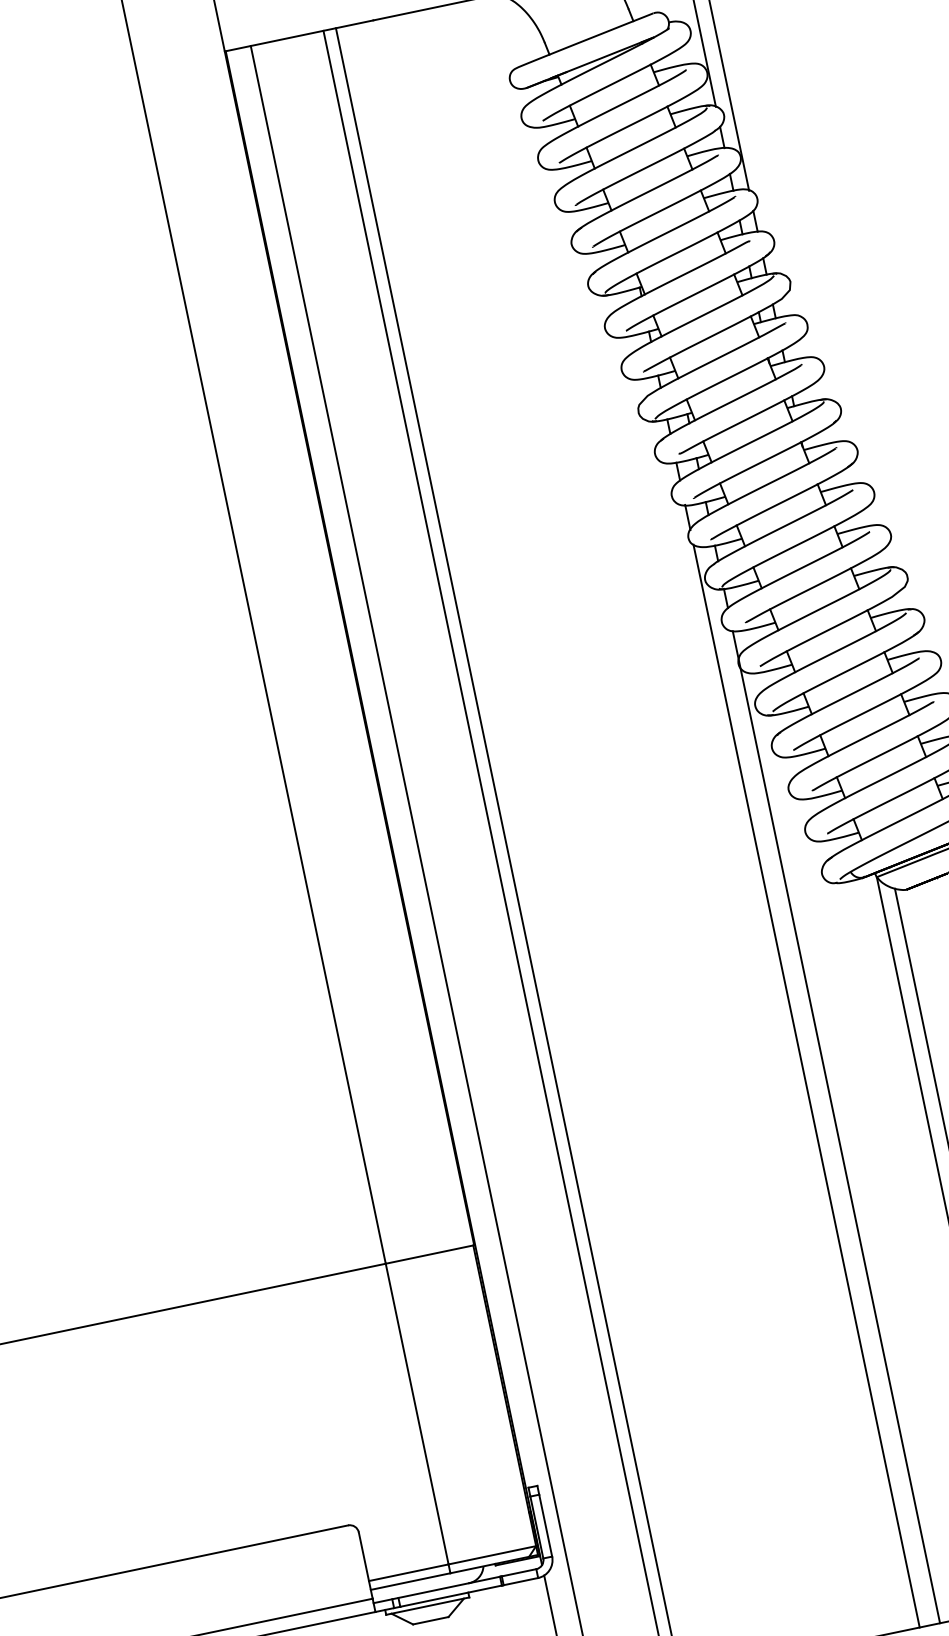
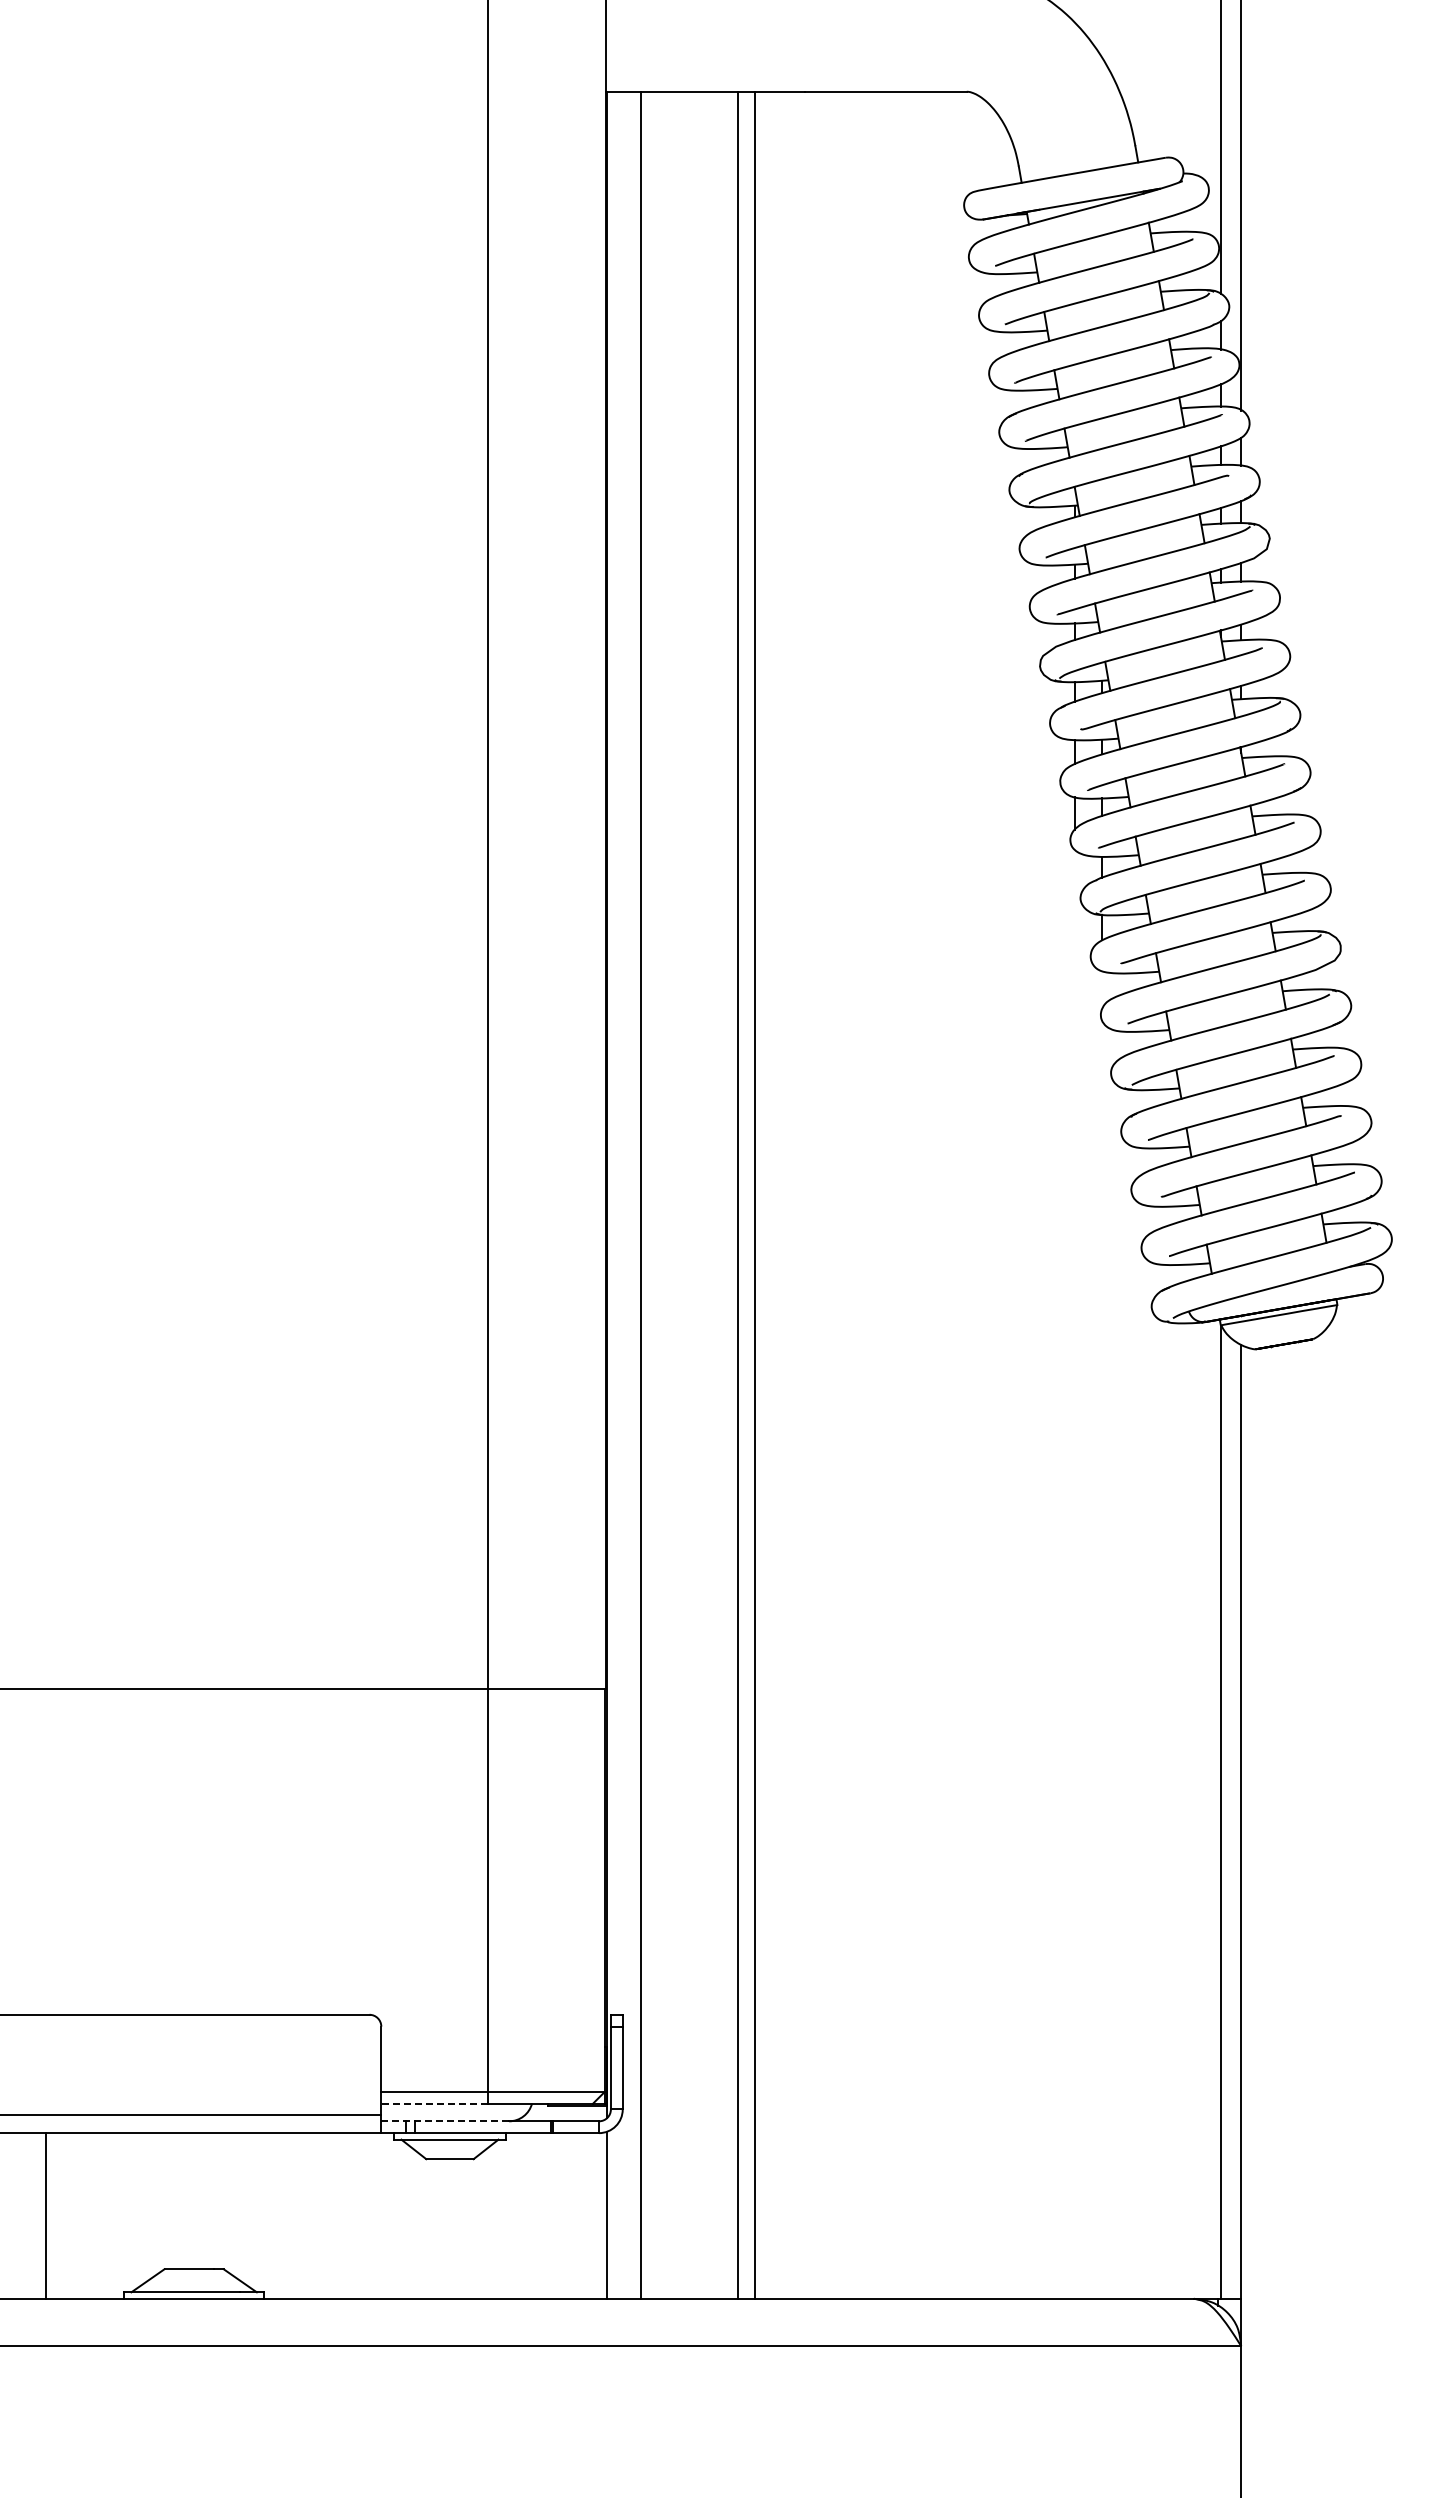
line: (806, 1085) -> (1075, 1573), removed
line: (836, 1126) -> (1102, 1634), removed
line: (410, 1581) -> (434, 2103), solid -> dashed
line: (421, 1593) -> (445, 2121), solid -> dashed

